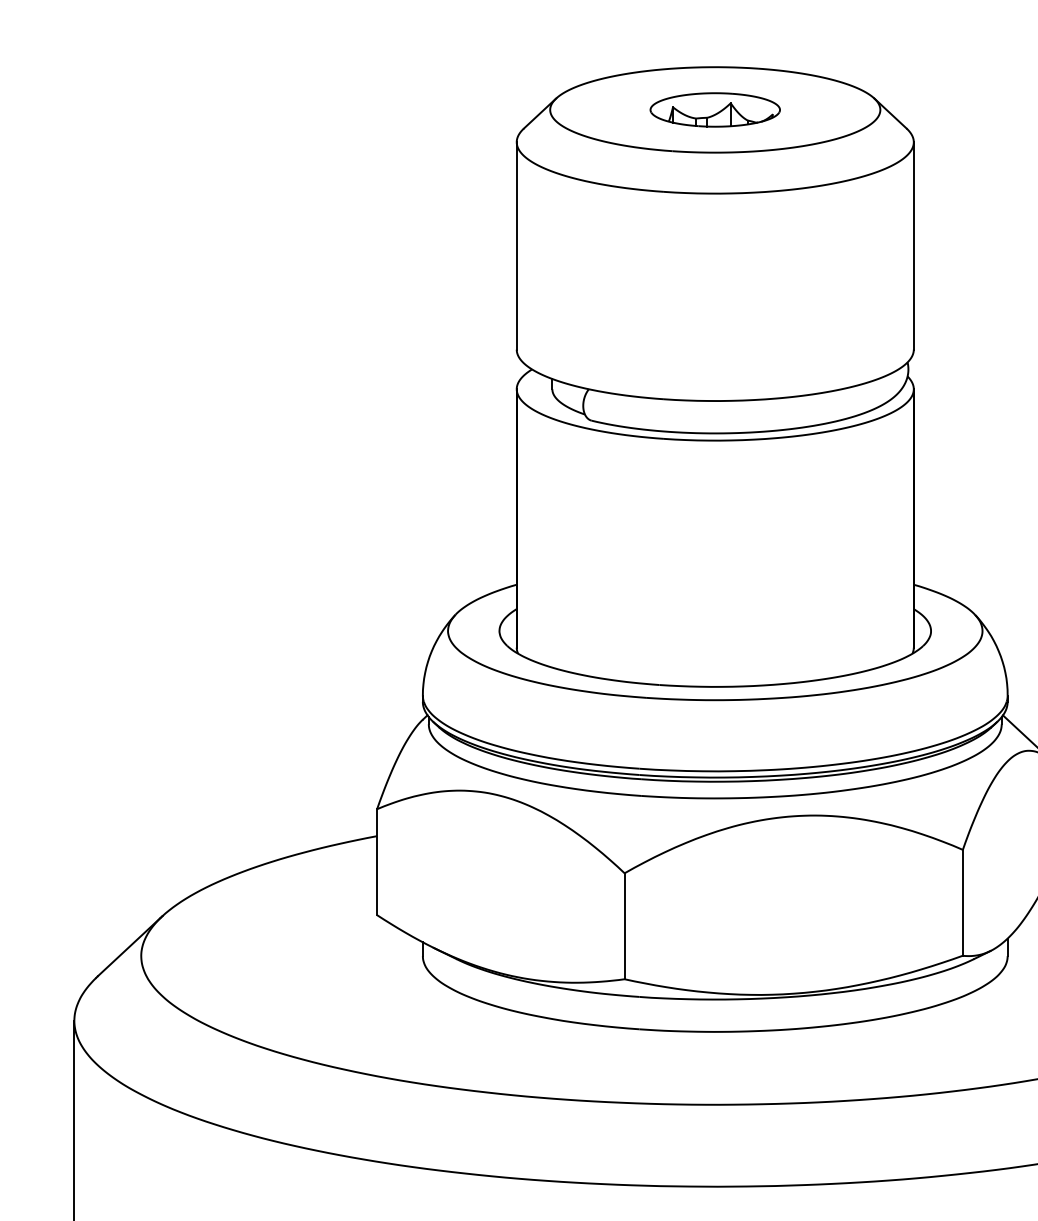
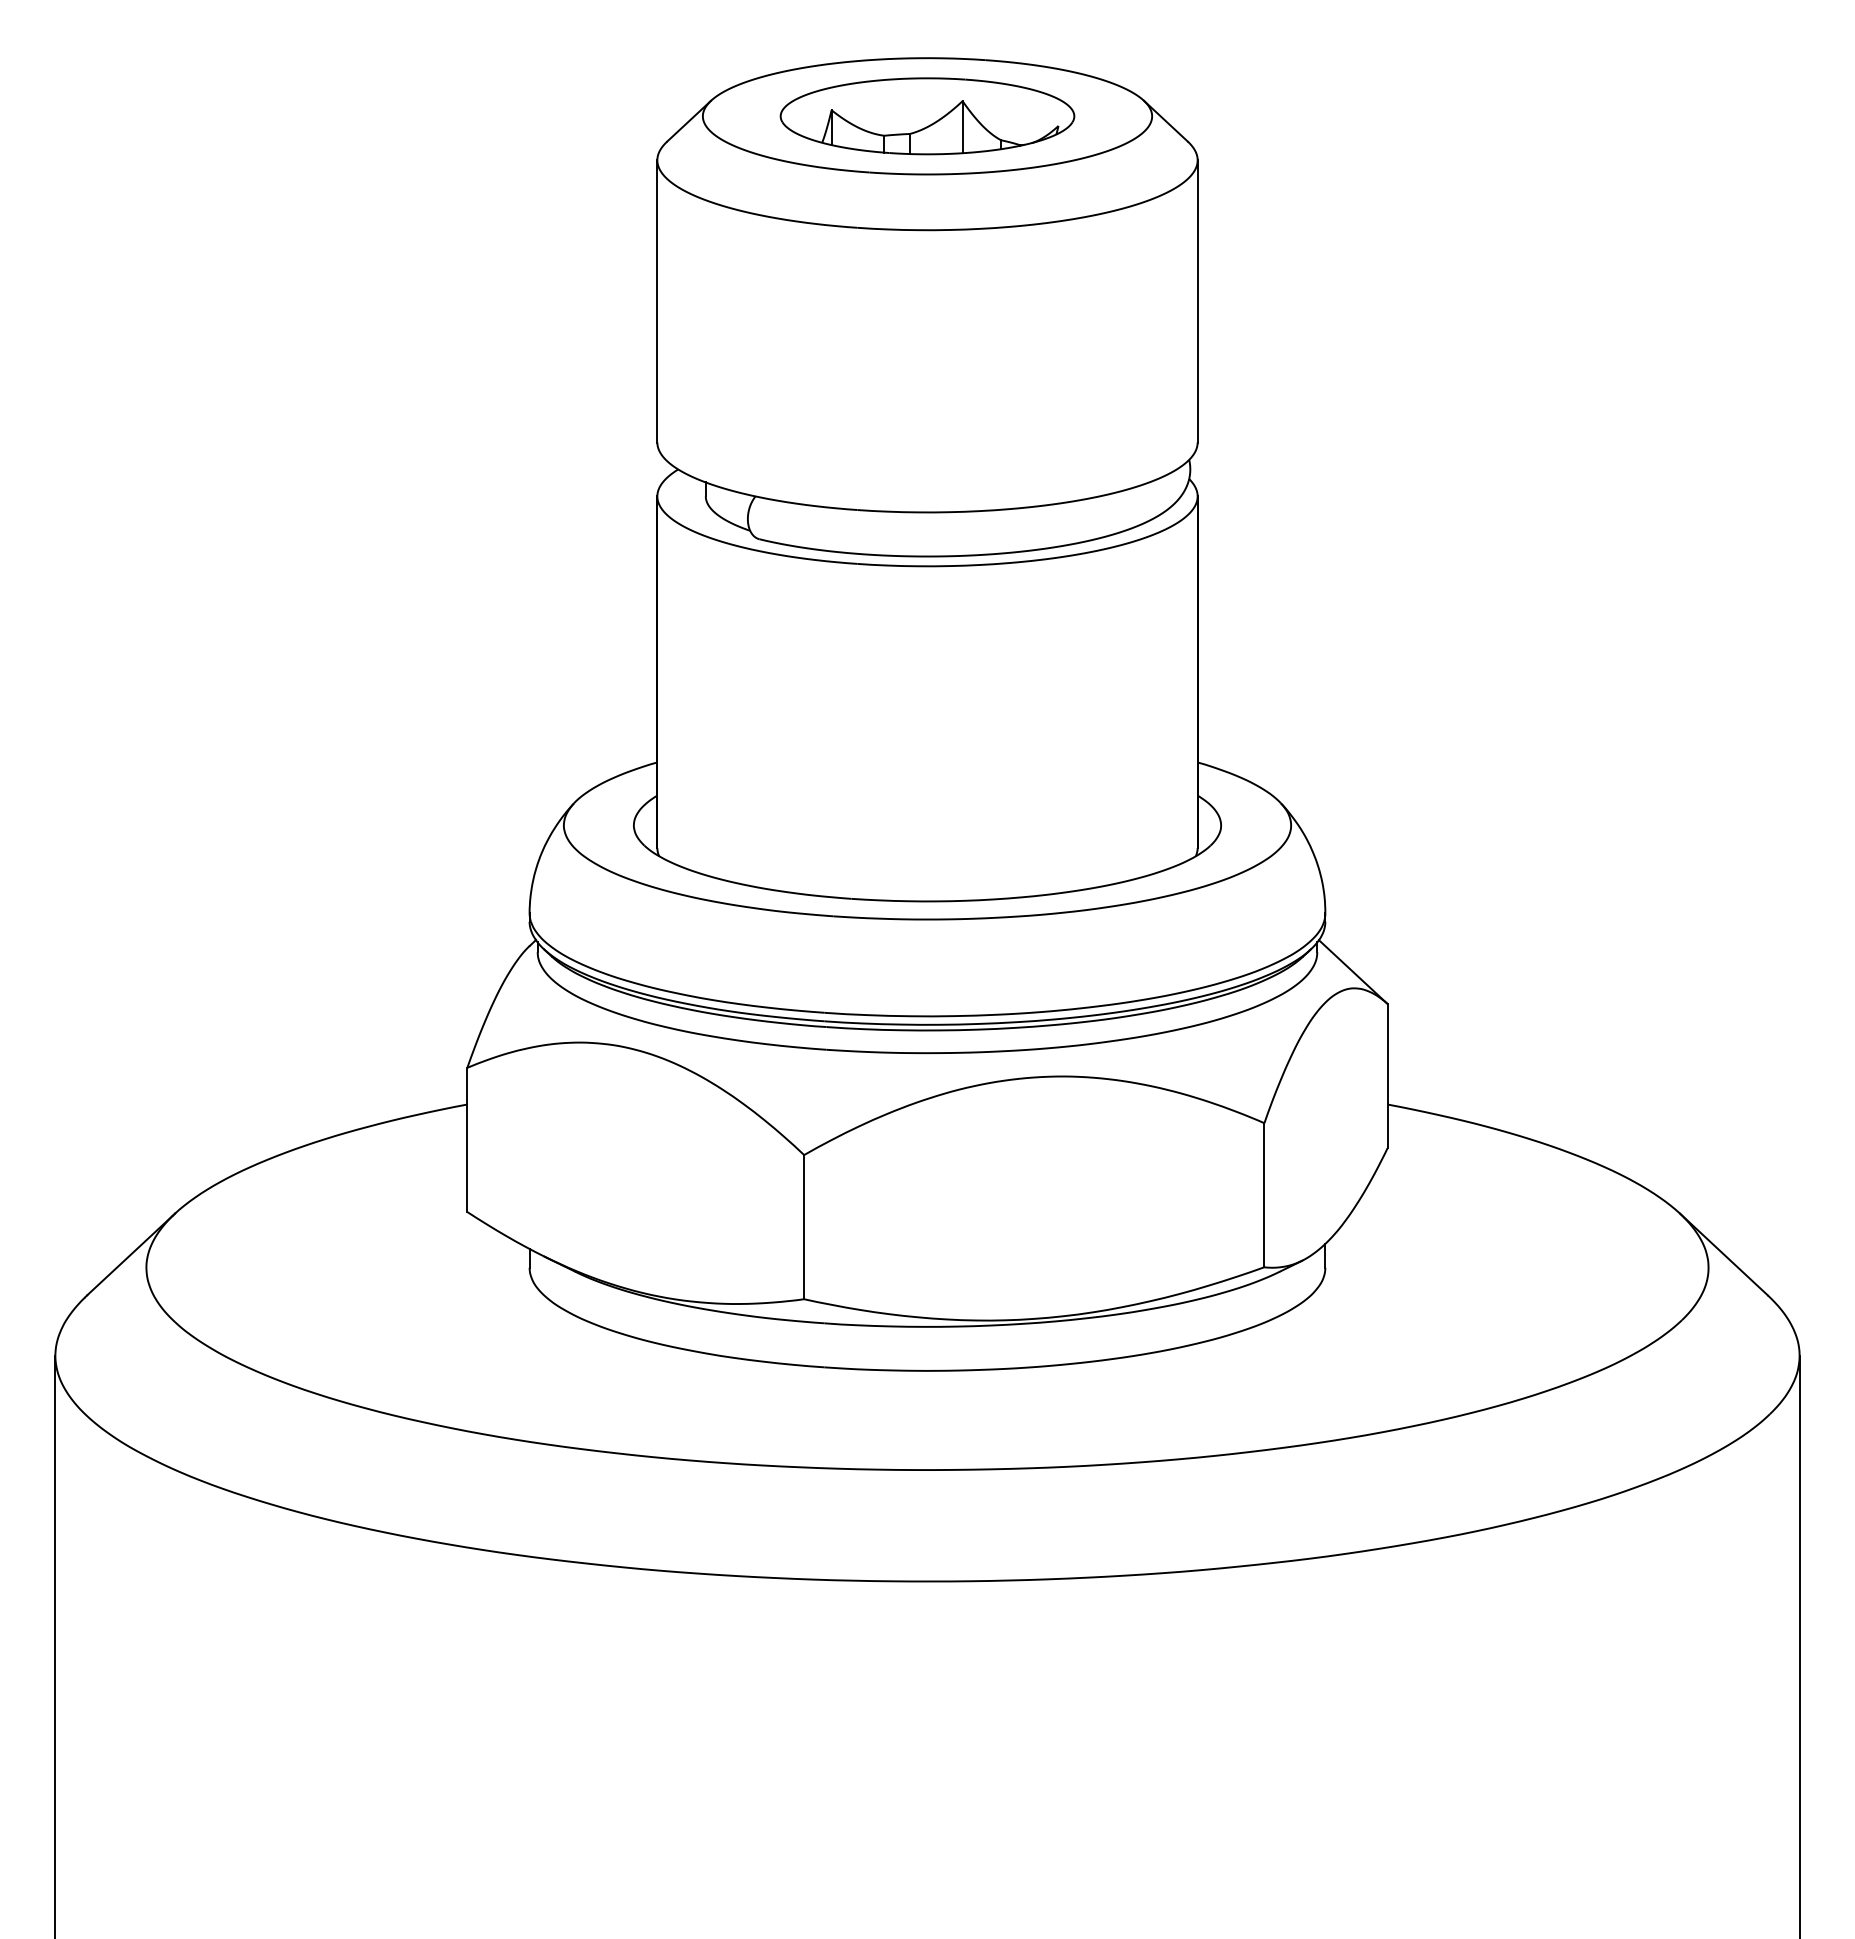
part: (715, 110) -> (927, 116), size x1.67

